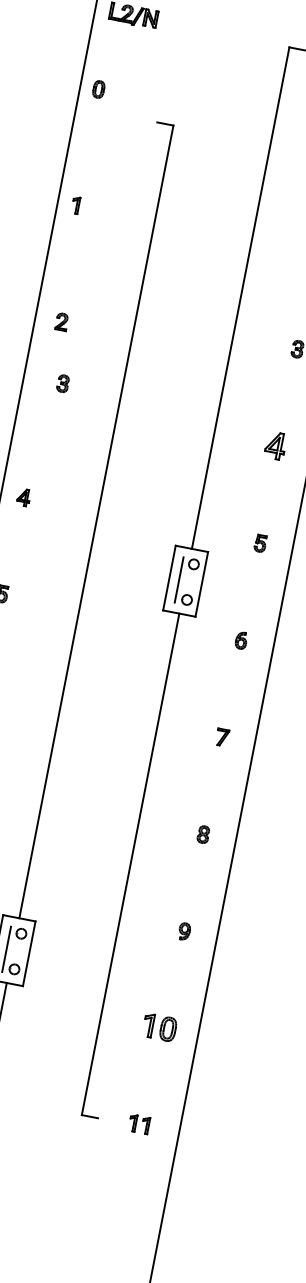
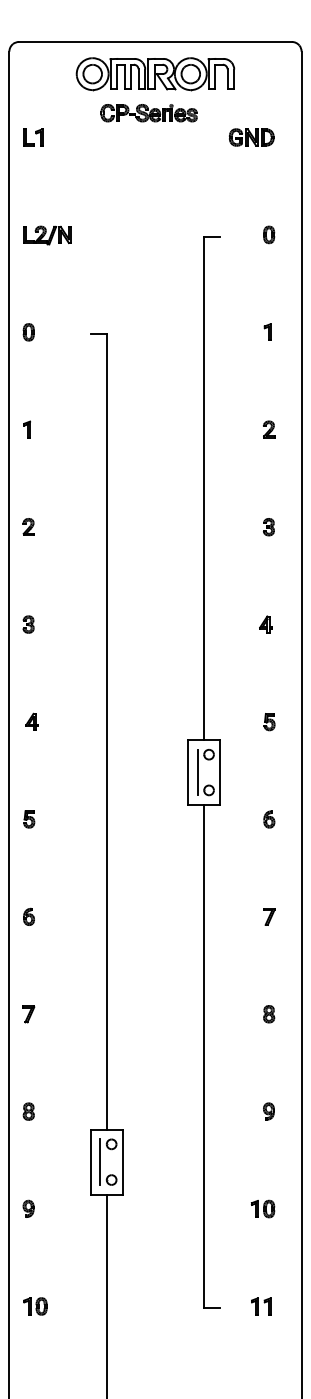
part: (98, 89) -> (28, 332), moved
part: (61, 321) -> (28, 526), moved
part: (63, 383) -> (28, 624), moved
part: (275, 445) -> (265, 624), size x0.62
part: (159, 1026) -> (262, 1208), size x0.71

